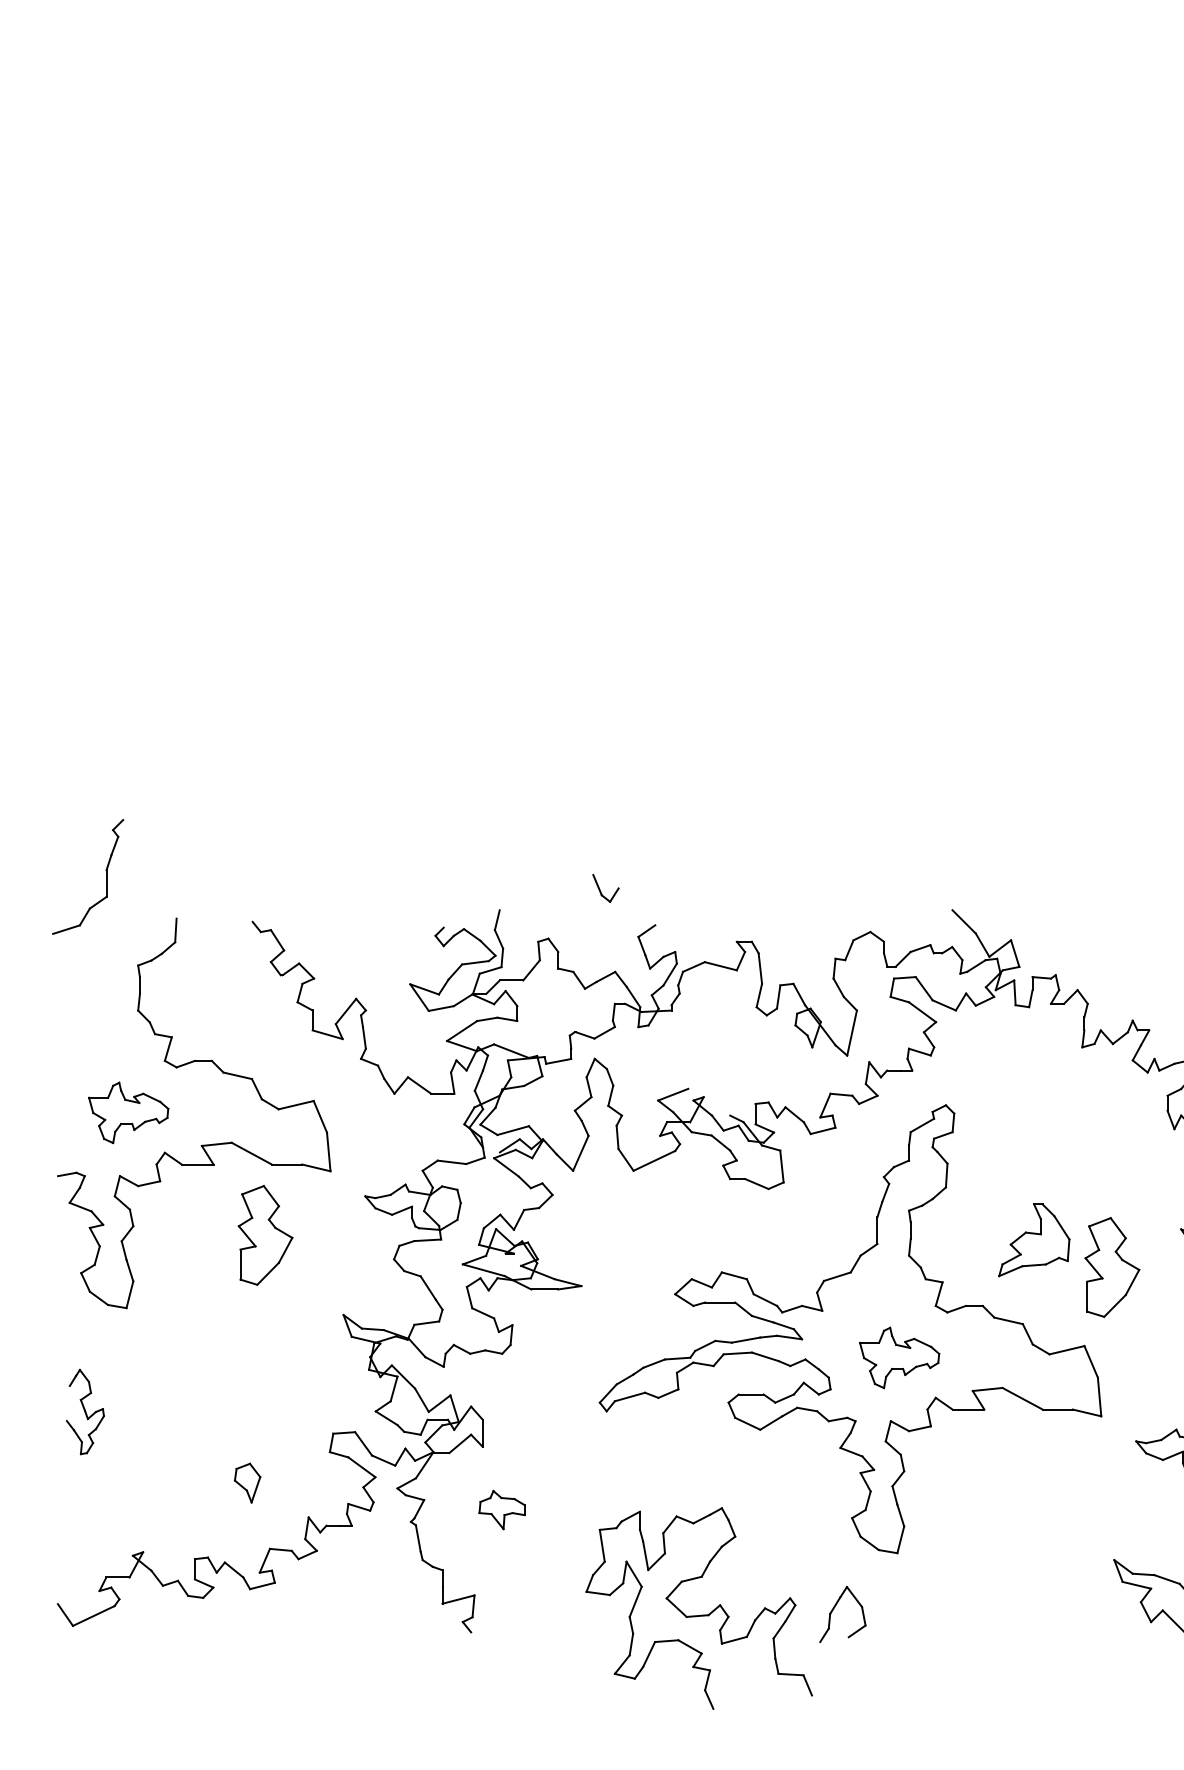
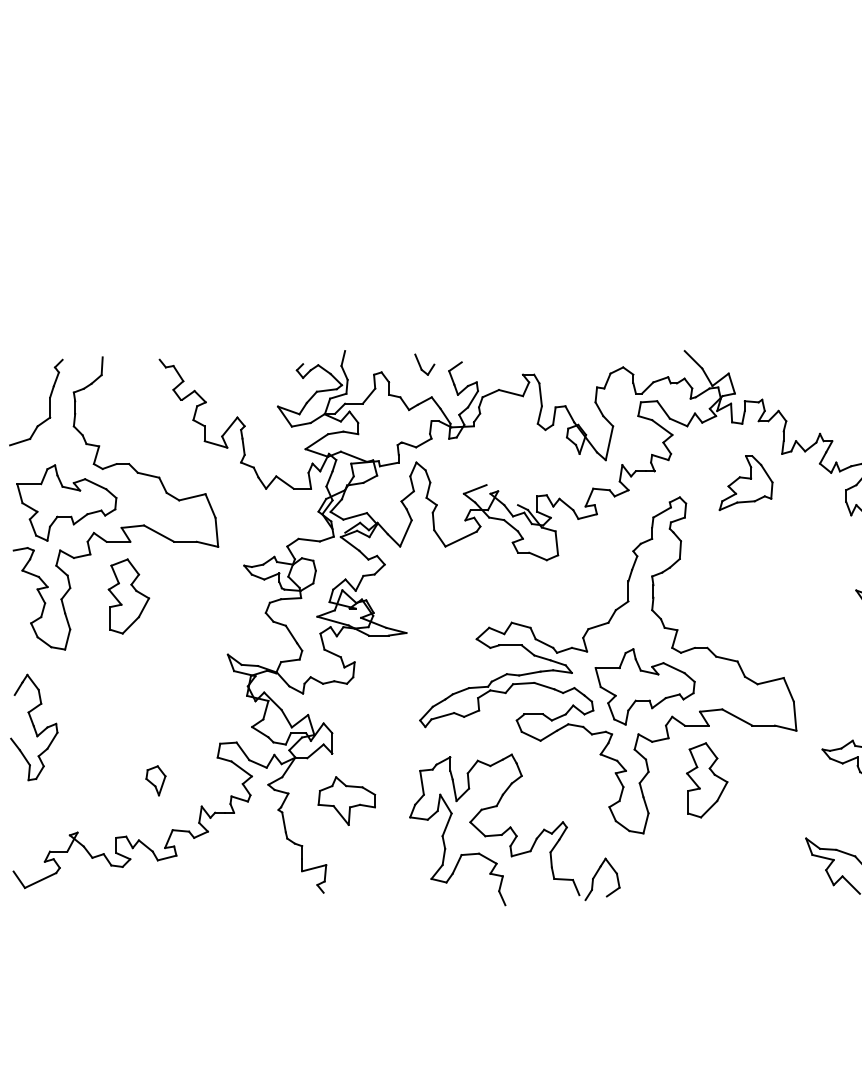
part: (106, 876) -> (50, 402), moved
part: (605, 888) -> (424, 364), moved
part: (128, 1112) -> (66, 502), size x1.67
part: (265, 1235) -> (128, 596), moved
part: (1034, 1240) -> (746, 483), moved
part: (1112, 1267) -> (707, 780), moved
part: (899, 1357) -> (645, 686), size x1.67
part: (85, 1411) -> (34, 727), size x1.67
part: (501, 1509) -> (346, 800), size x1.67
part: (700, 1614) -> (495, 834), moved

